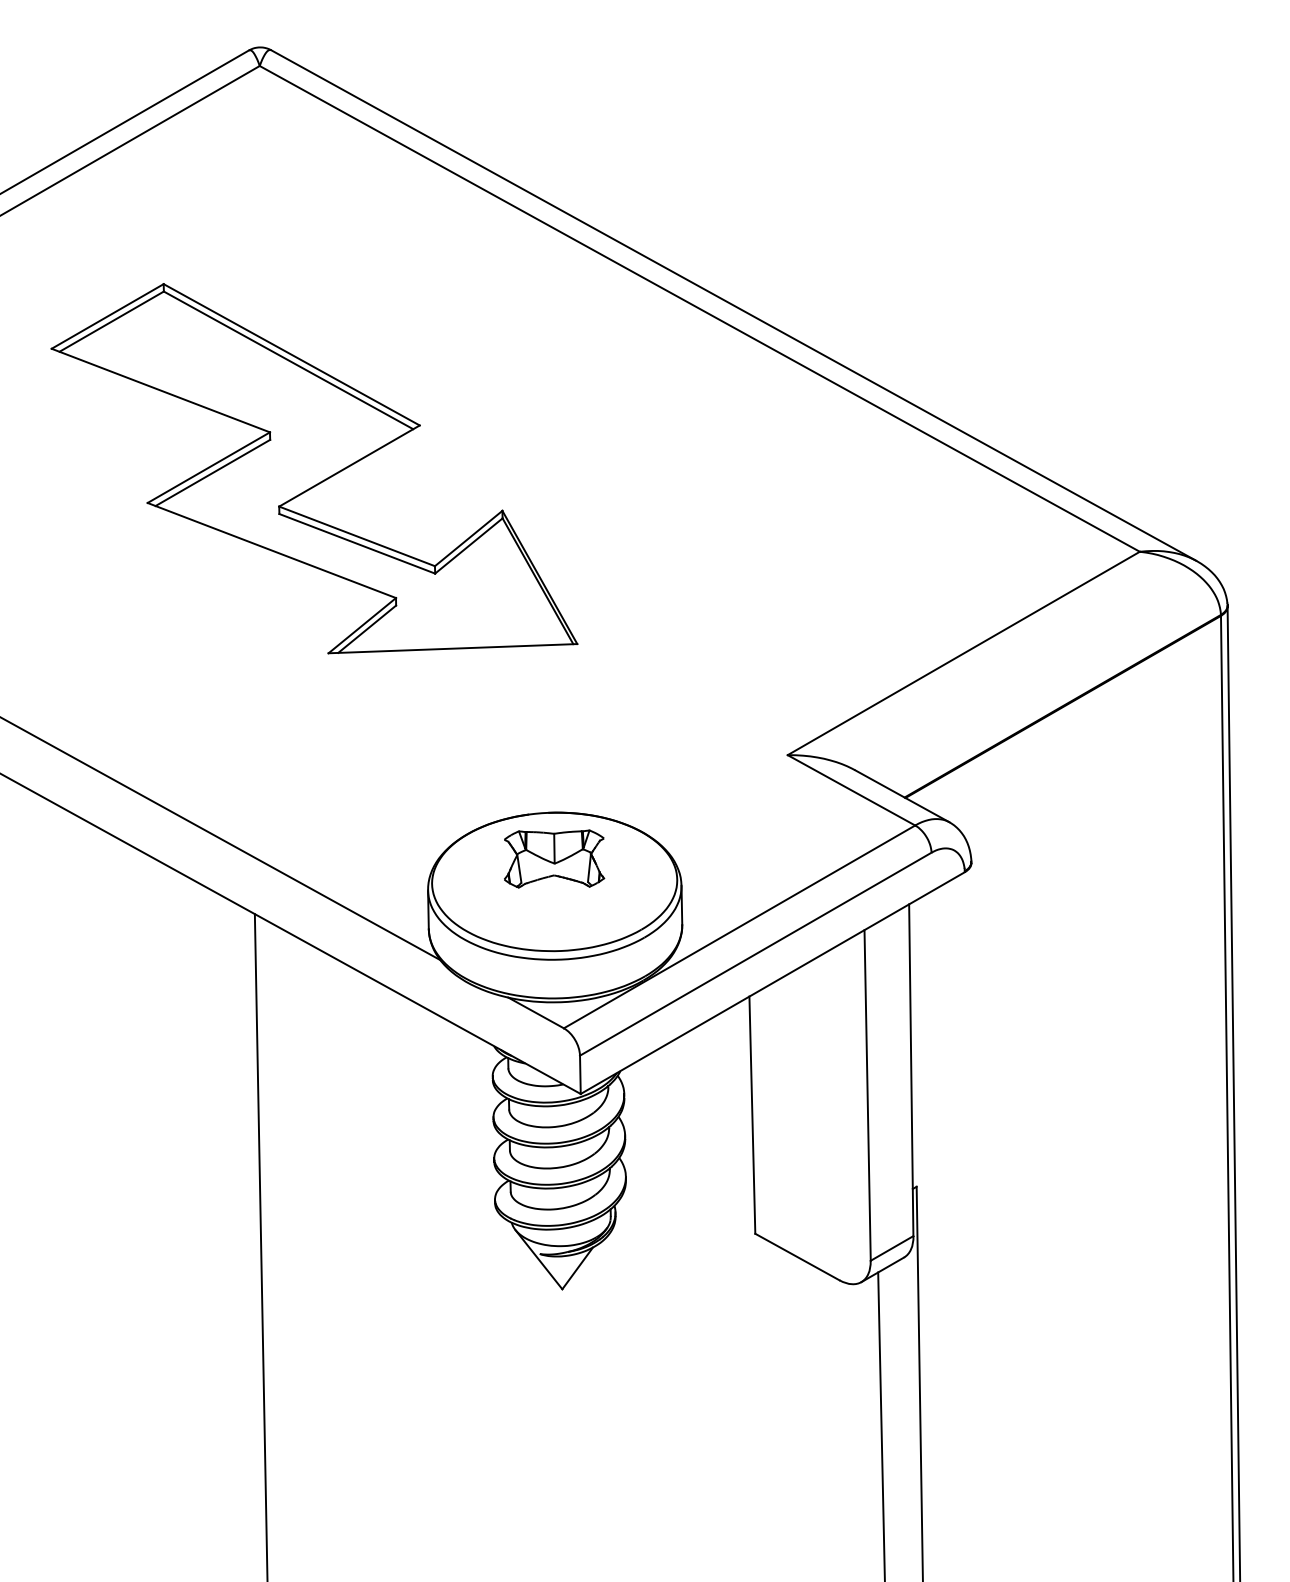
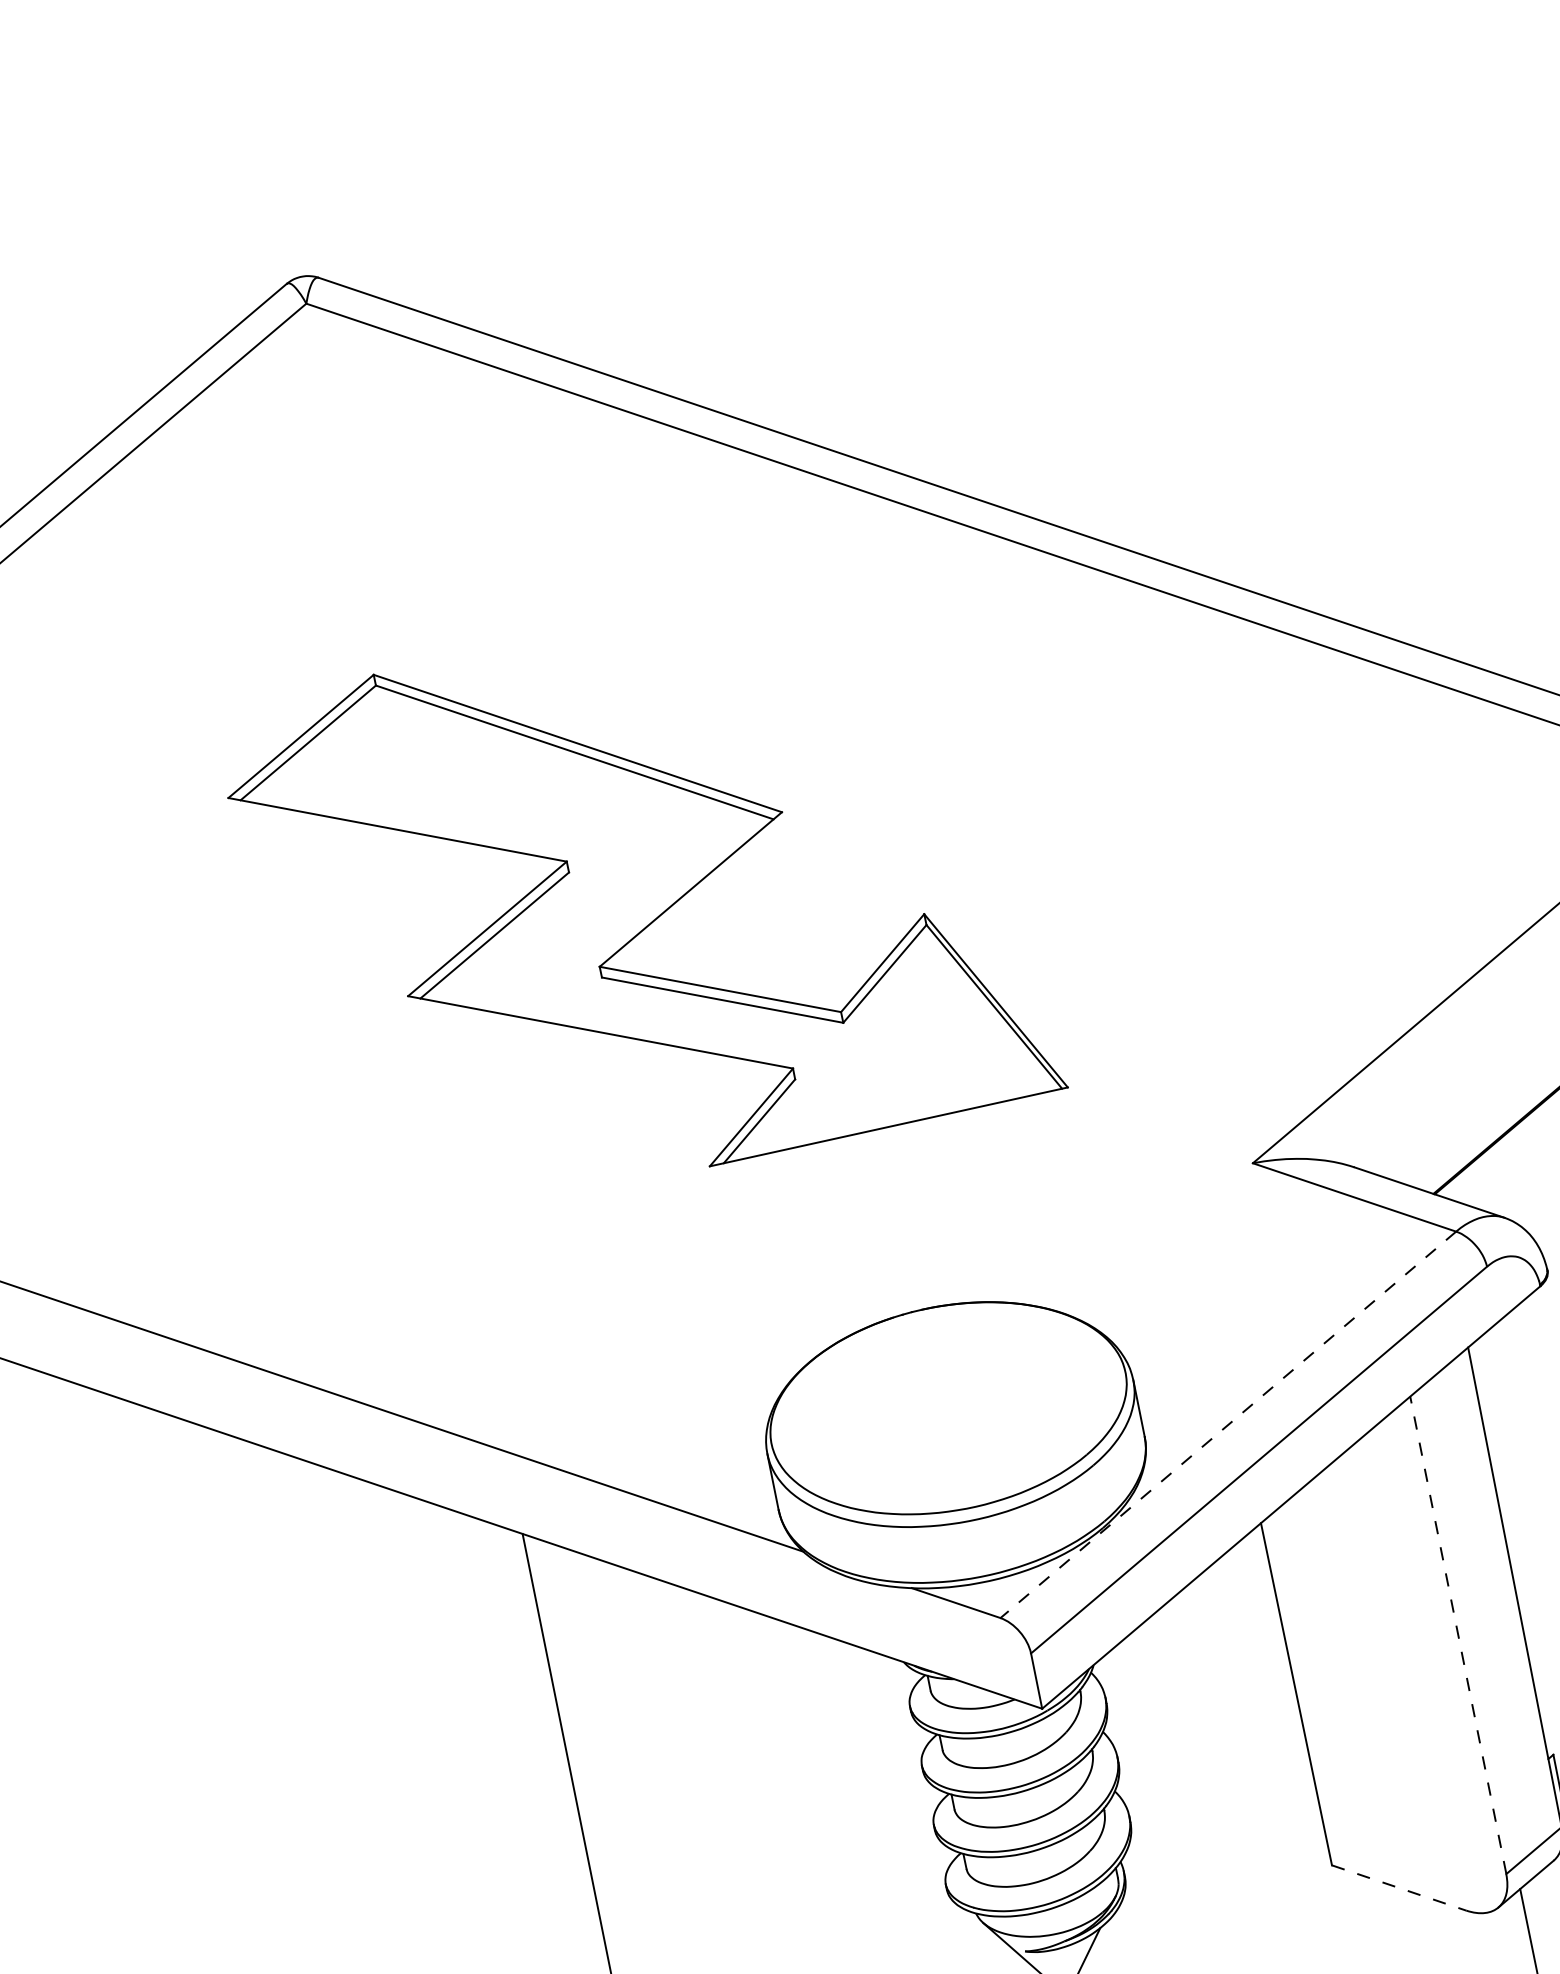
part: (314, 468) -> (640, 902), moved
part: (554, 858) -> (942, 1374), removed
line: (739, 926) -> (1228, 1424), solid -> dashed
line: (867, 1094) -> (1457, 1633), solid -> dashed
line: (797, 1257) -> (1399, 1888), solid -> dashed

